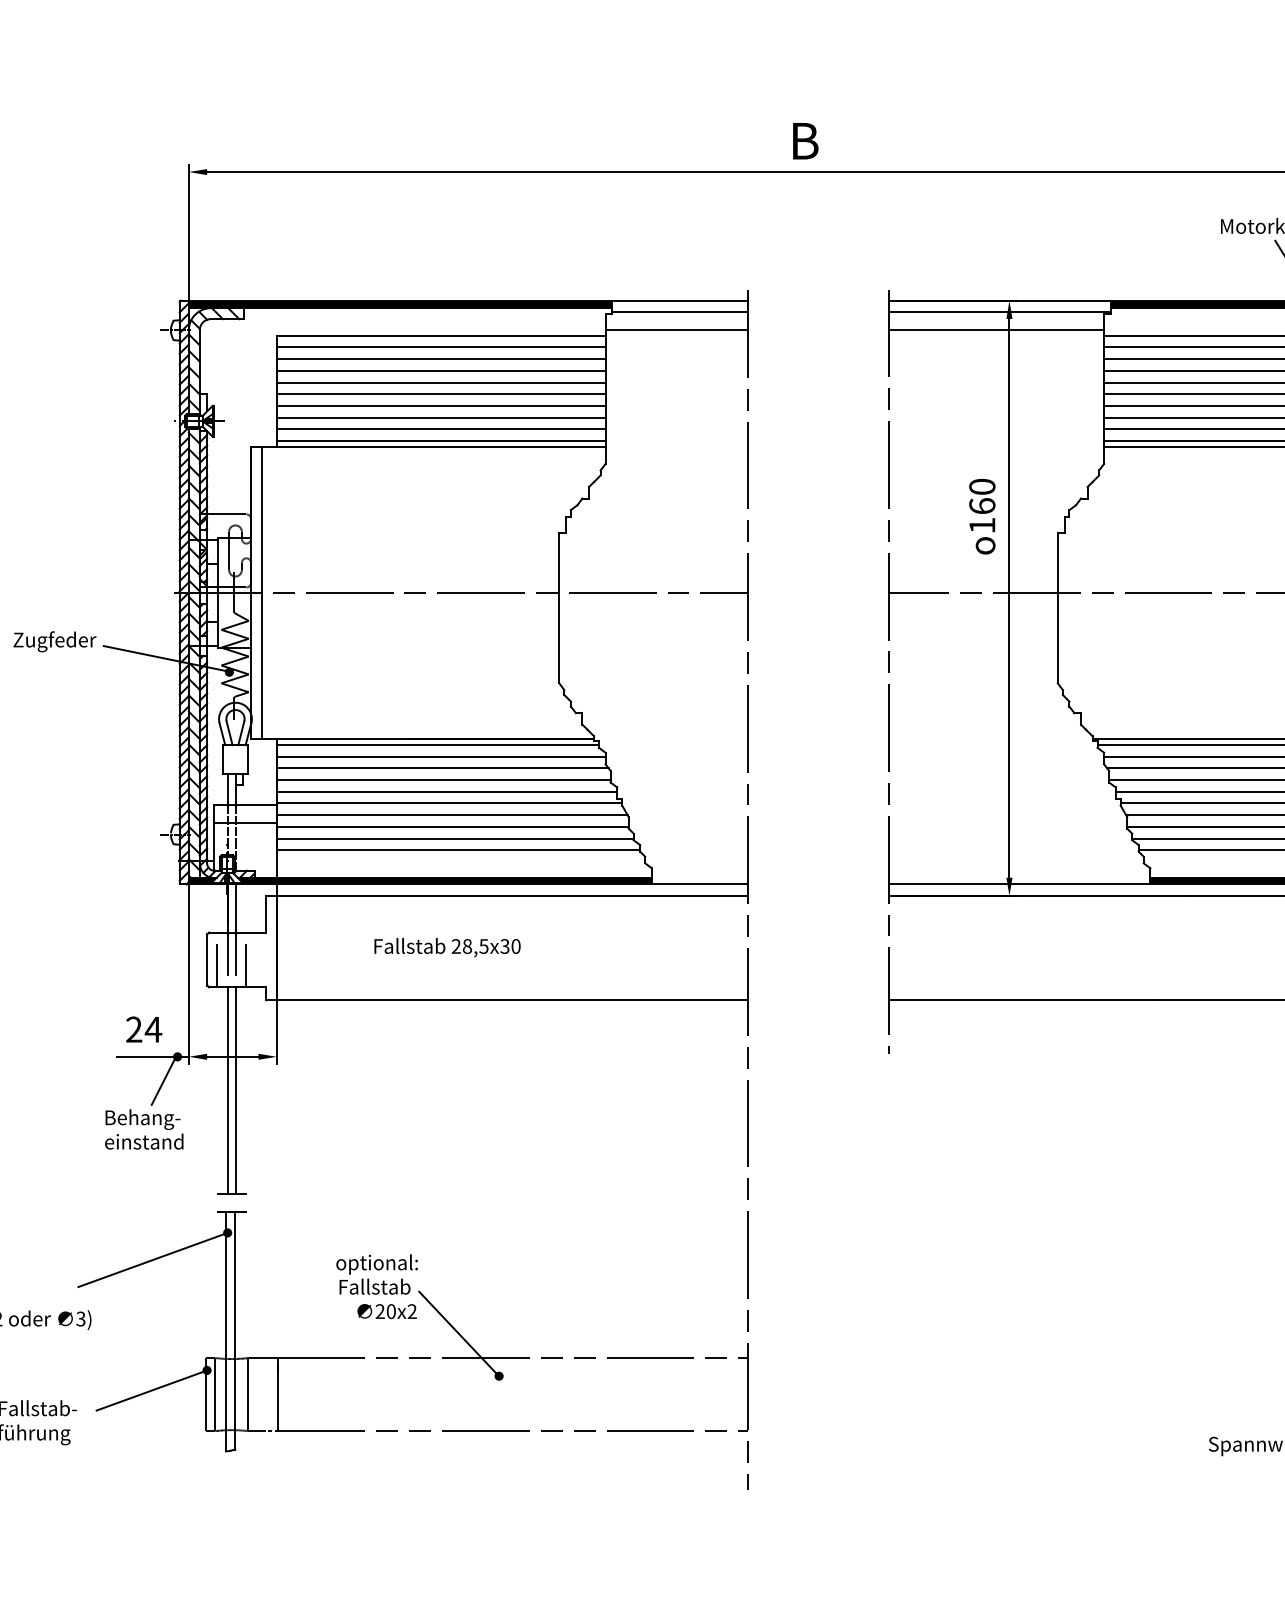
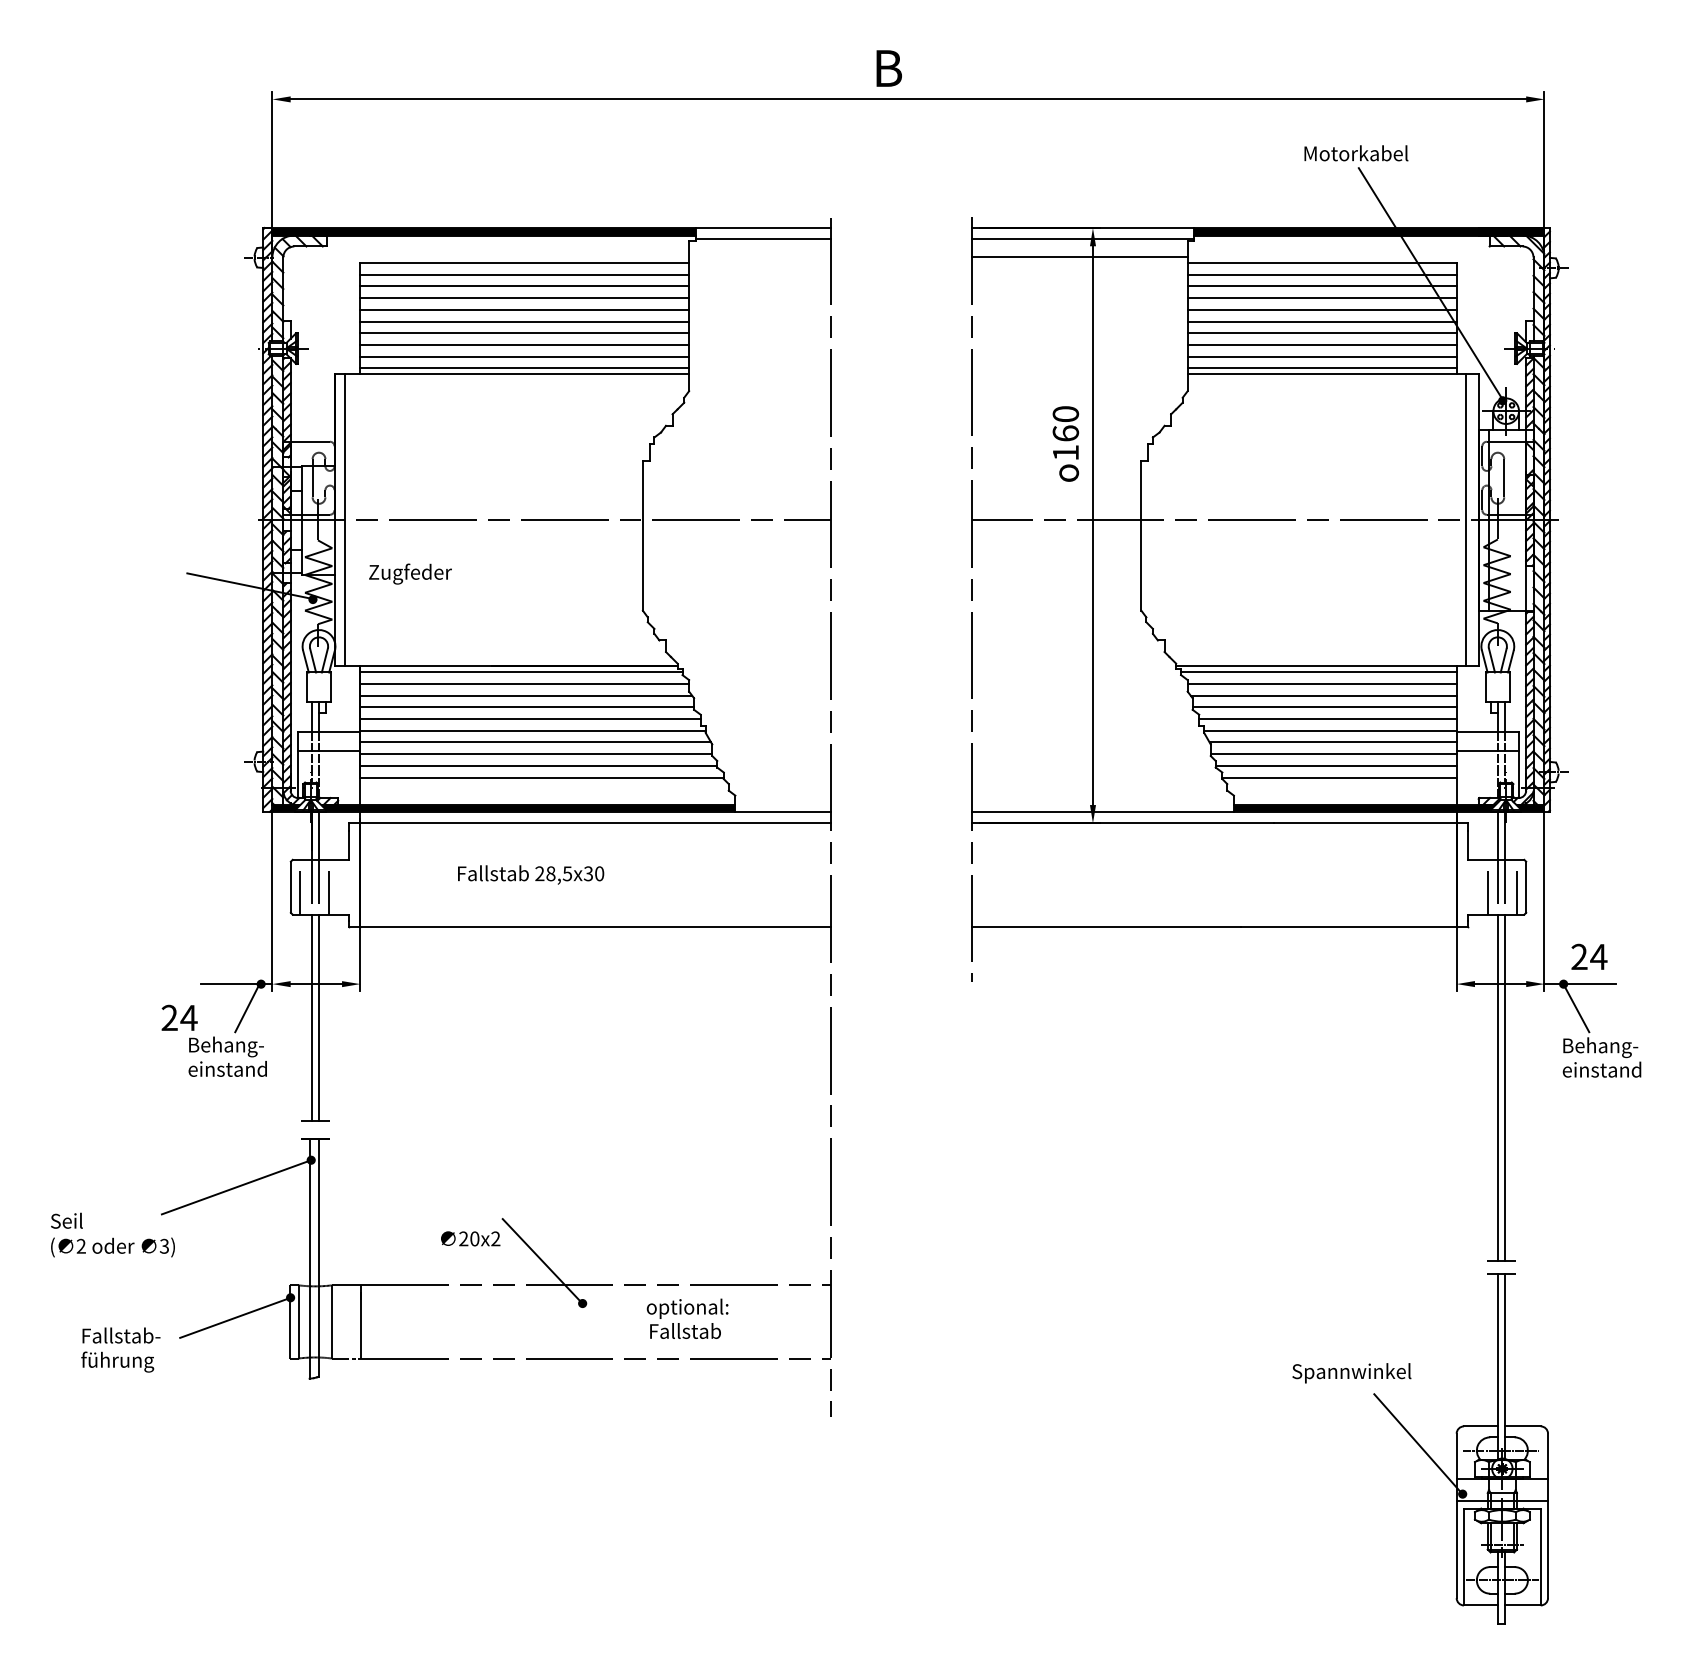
line: (676, 330) -> (760, 257), removed
text: (54, 641) -> (410, 573), moved
text: (143, 1029) -> (179, 1017), moved
text: (376, 1274) -> (687, 1318), moved

